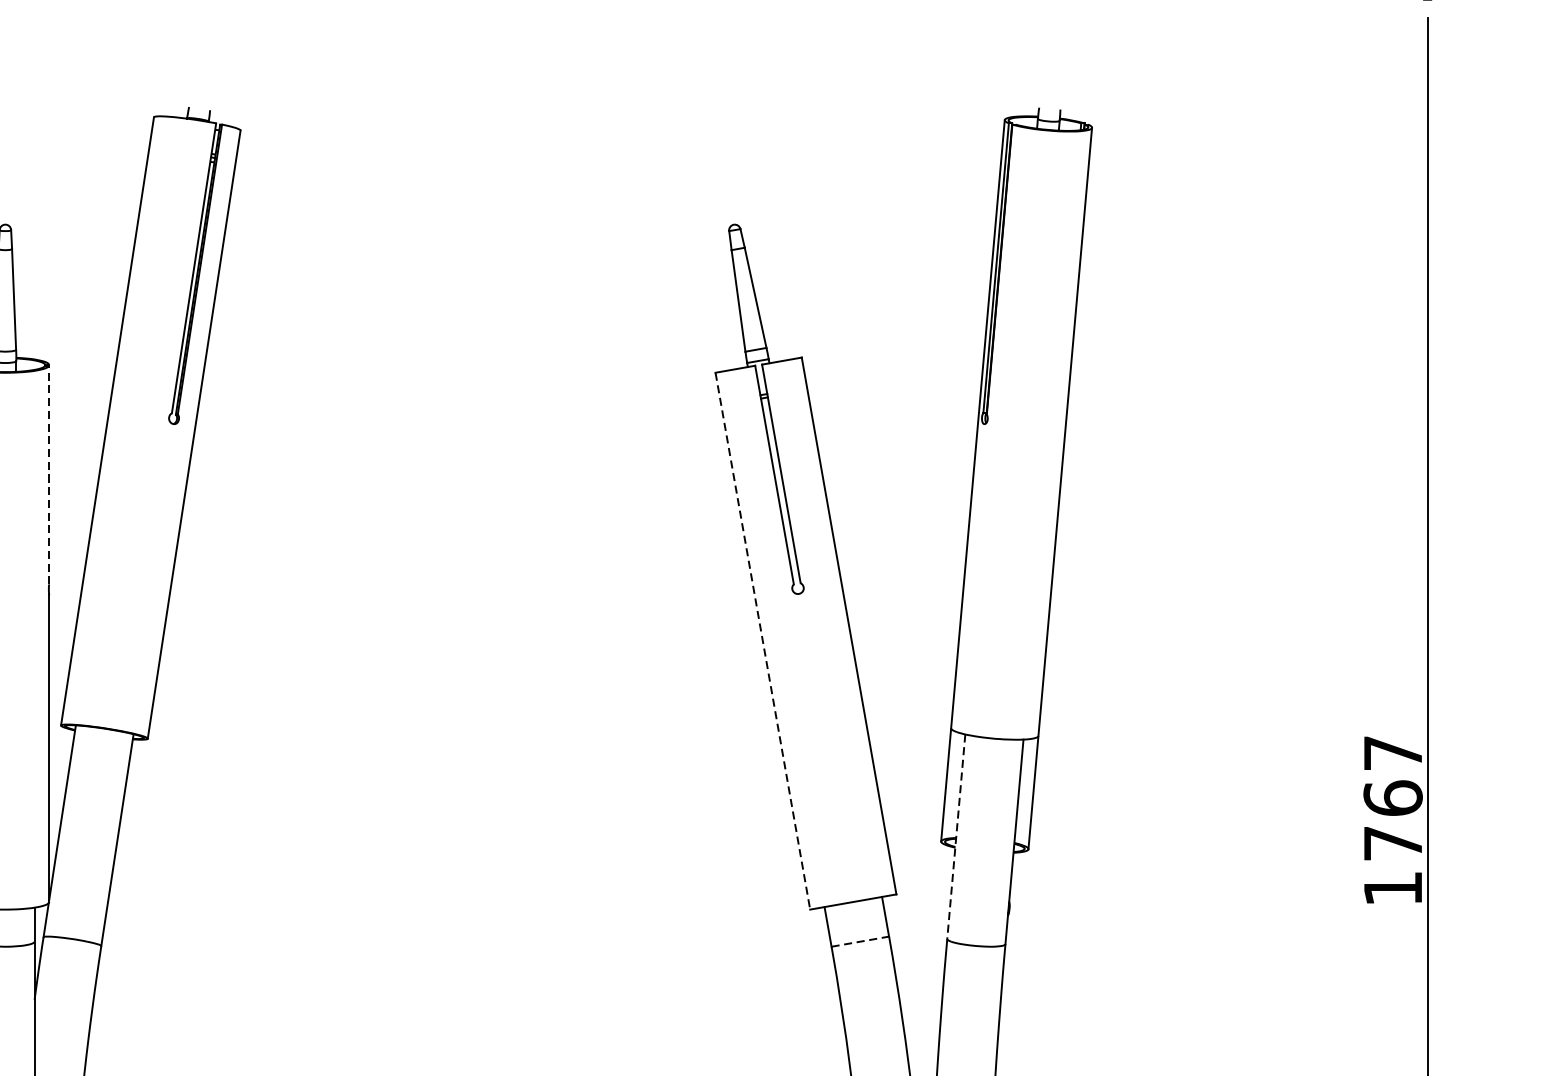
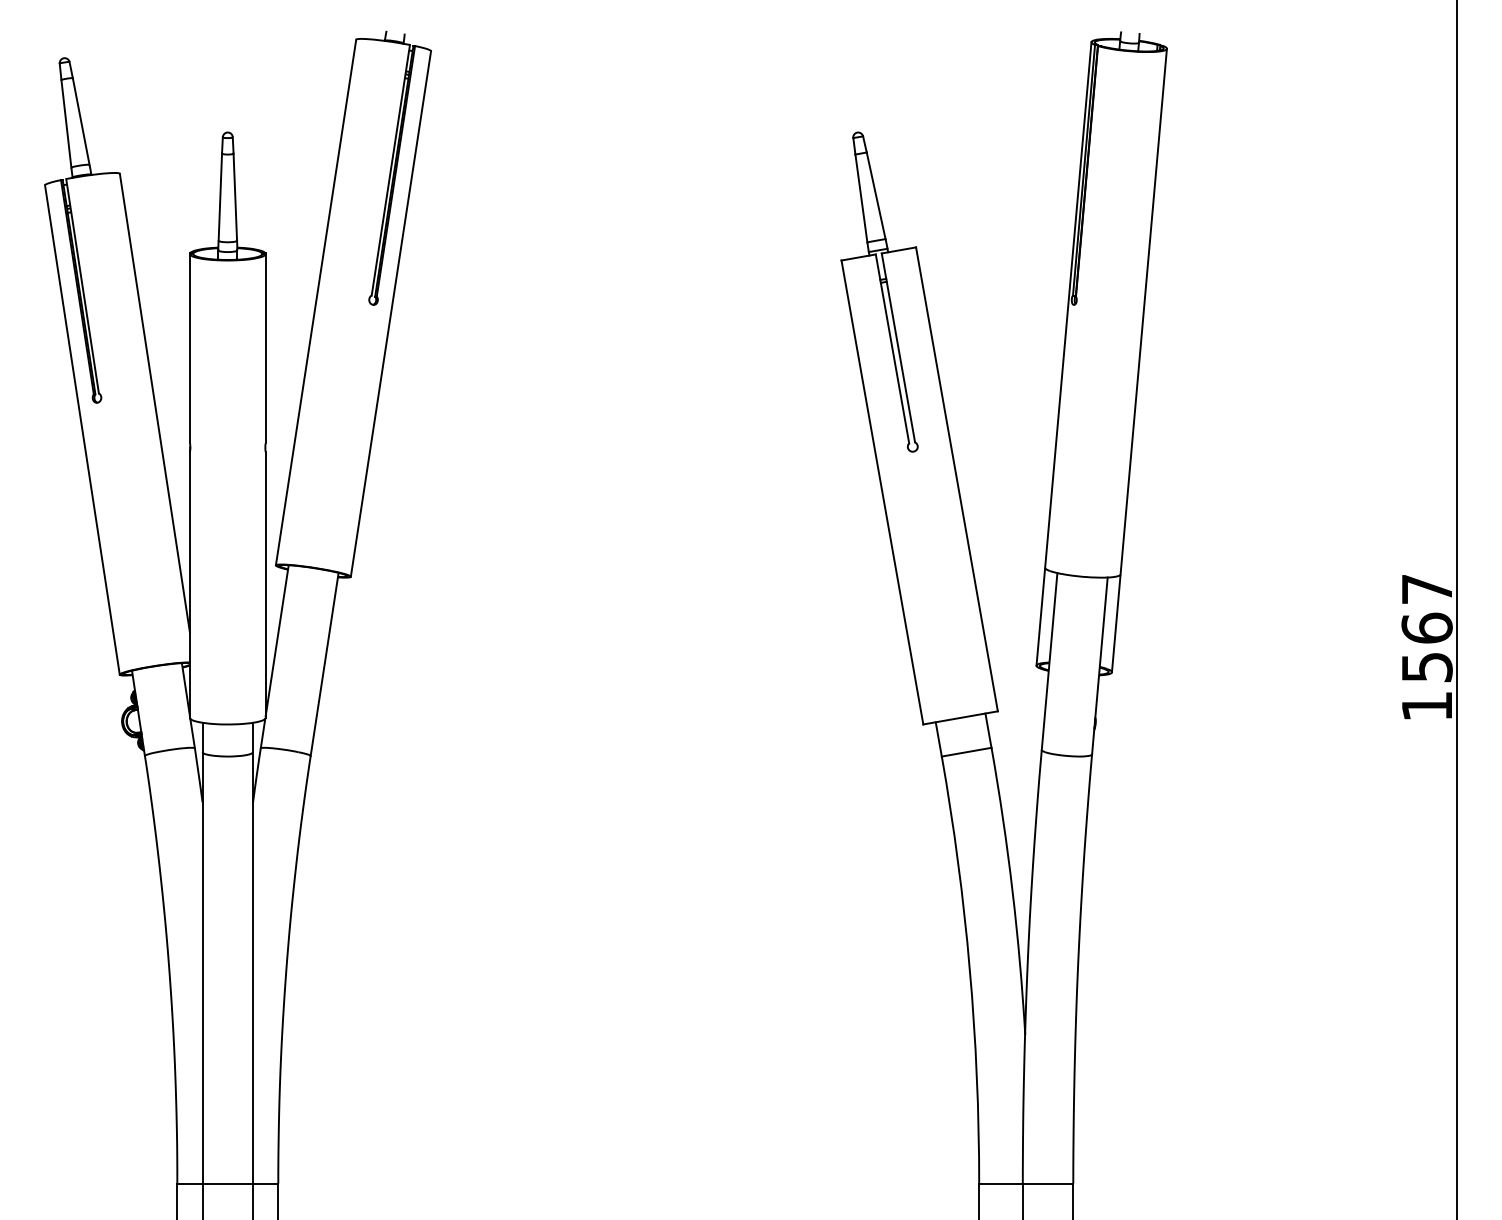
line: (49, 474) -> (265, 348), dashed -> solid
line: (762, 641) -> (882, 492), dashed -> solid
line: (956, 836) -> (1049, 661), dashed -> solid
text: (1393, 843) -> (1427, 667), 1767 -> 1567
line: (861, 942) -> (967, 752), dashed -> solid

